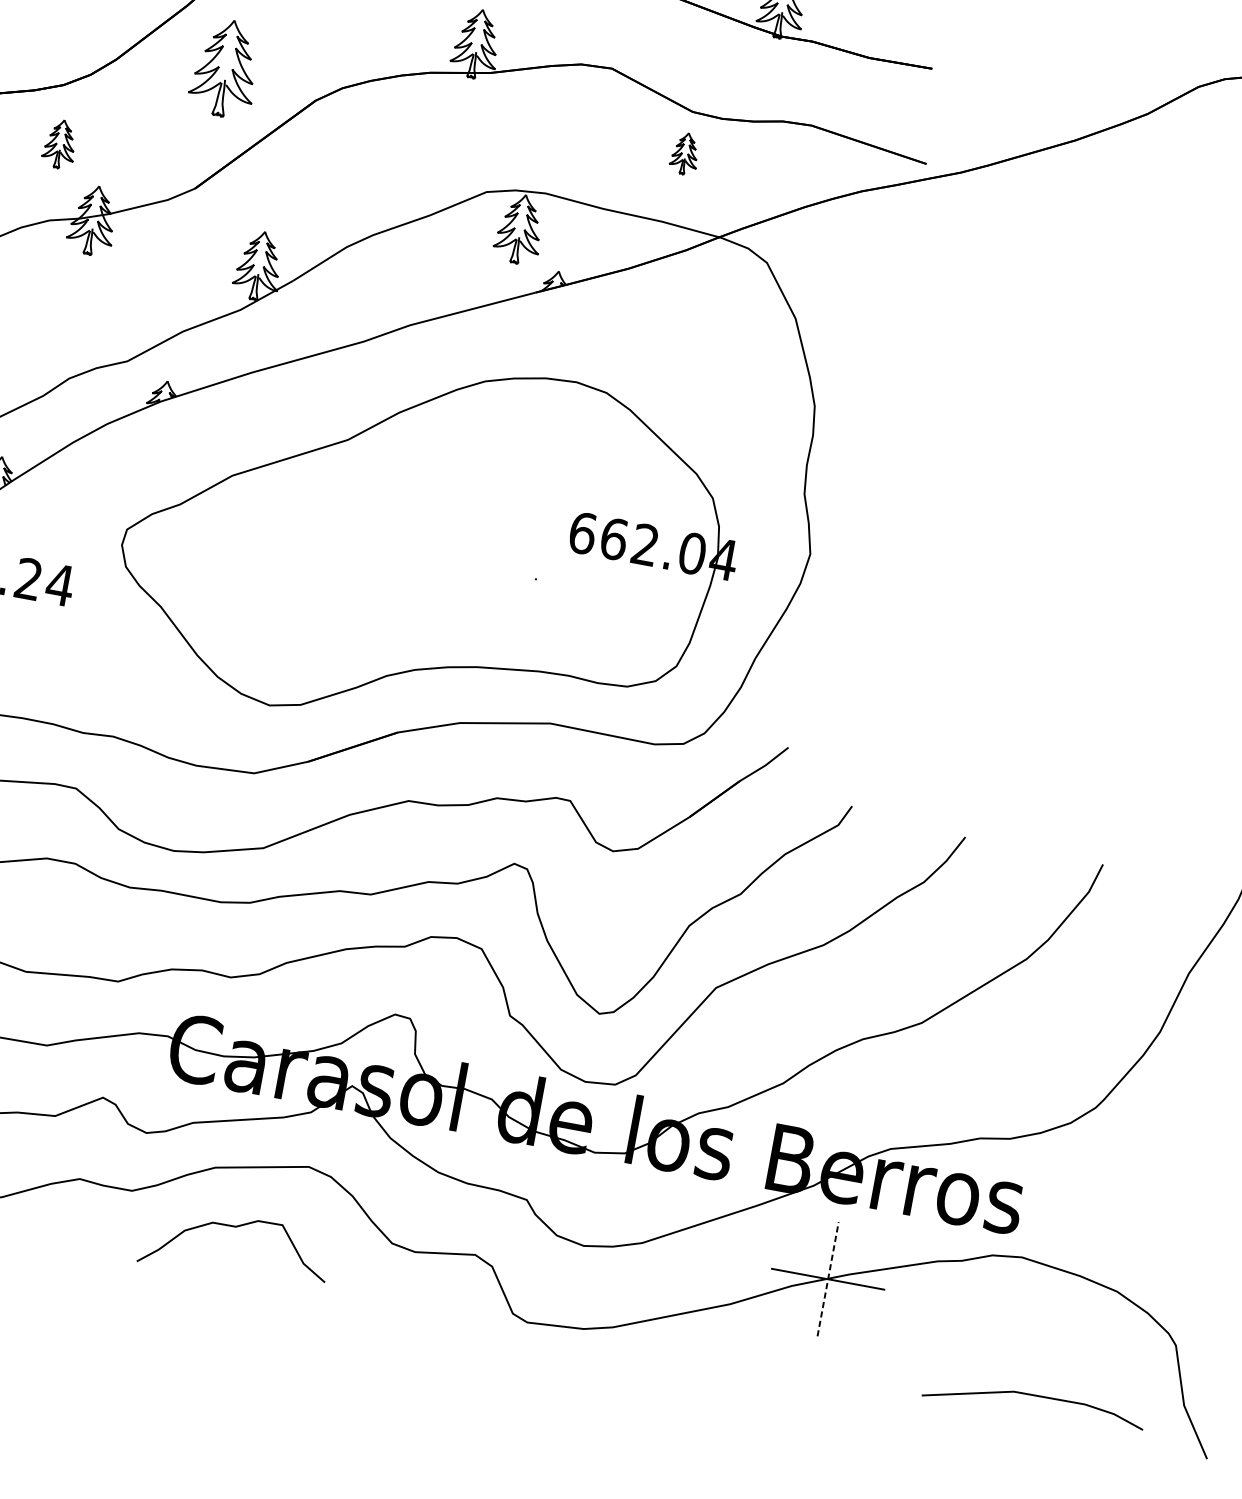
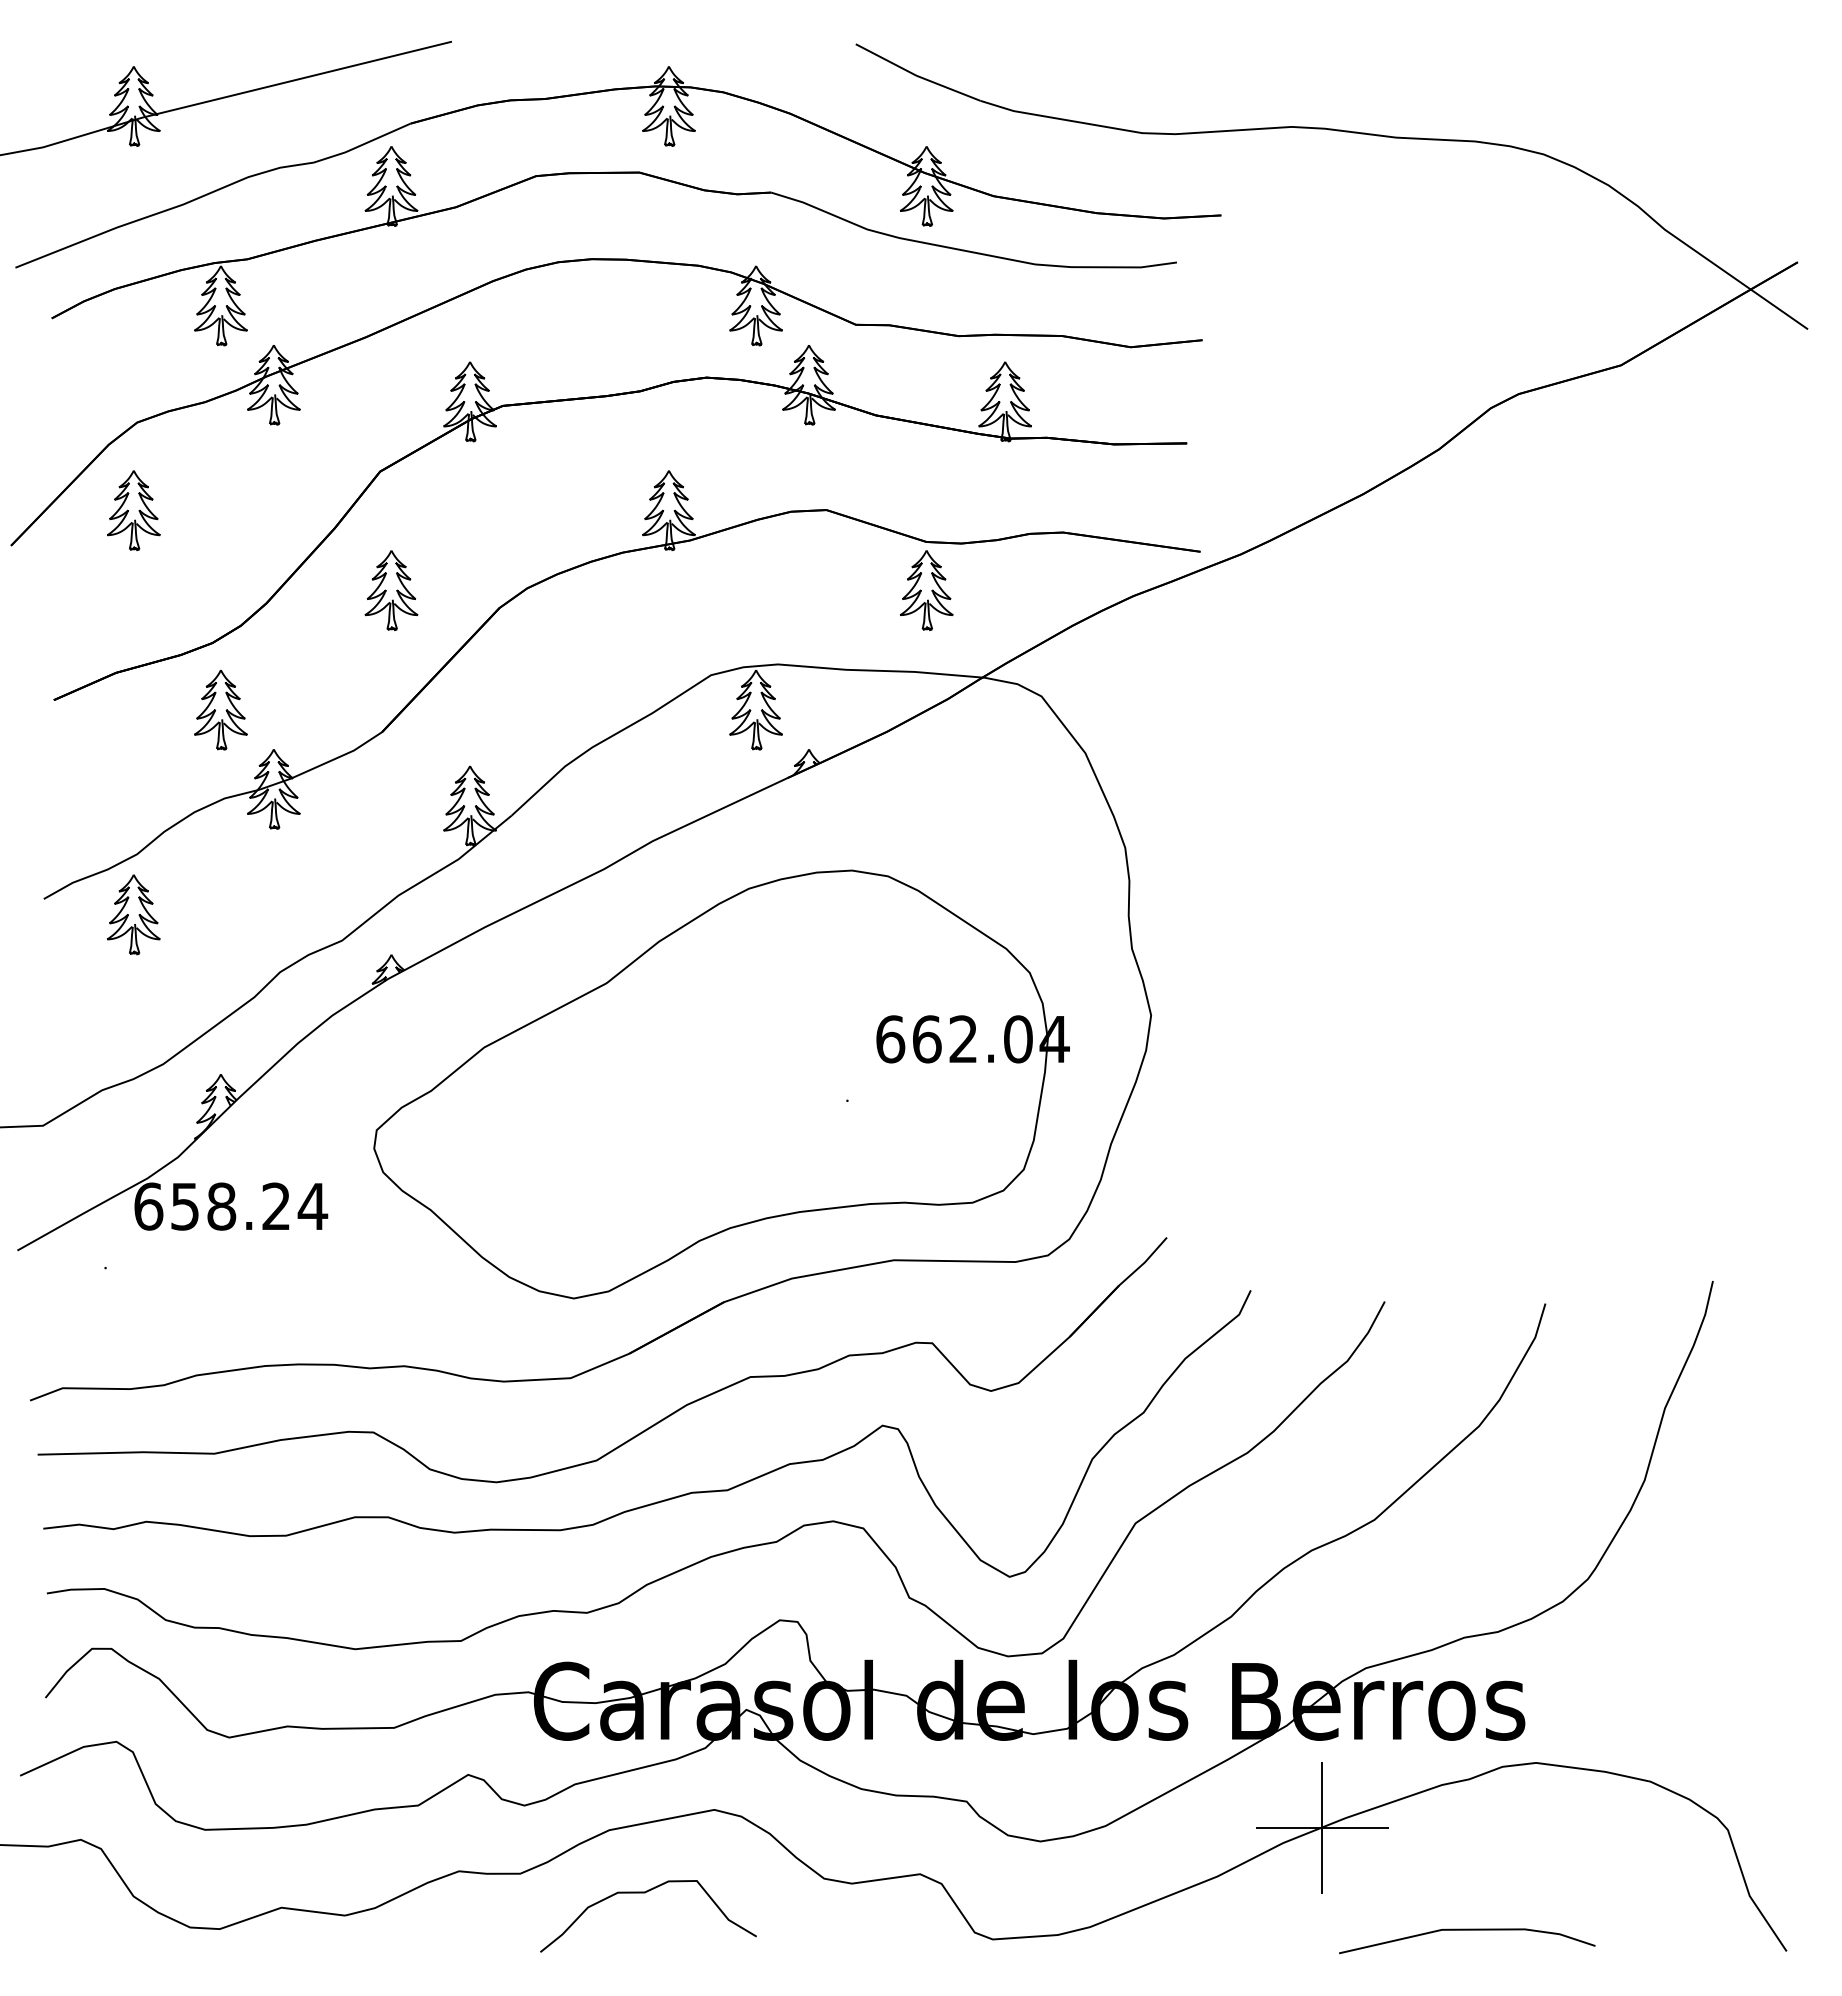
part: (225, 68) -> (391, 590), size x0.71
part: (59, 144) -> (220, 710), size x1.43
part: (685, 153) -> (926, 590), size x1.67
line: (828, 1278) -> (1322, 1827), dashed -> solid
line: (1035, 1396) -> (1467, 1930), moved

